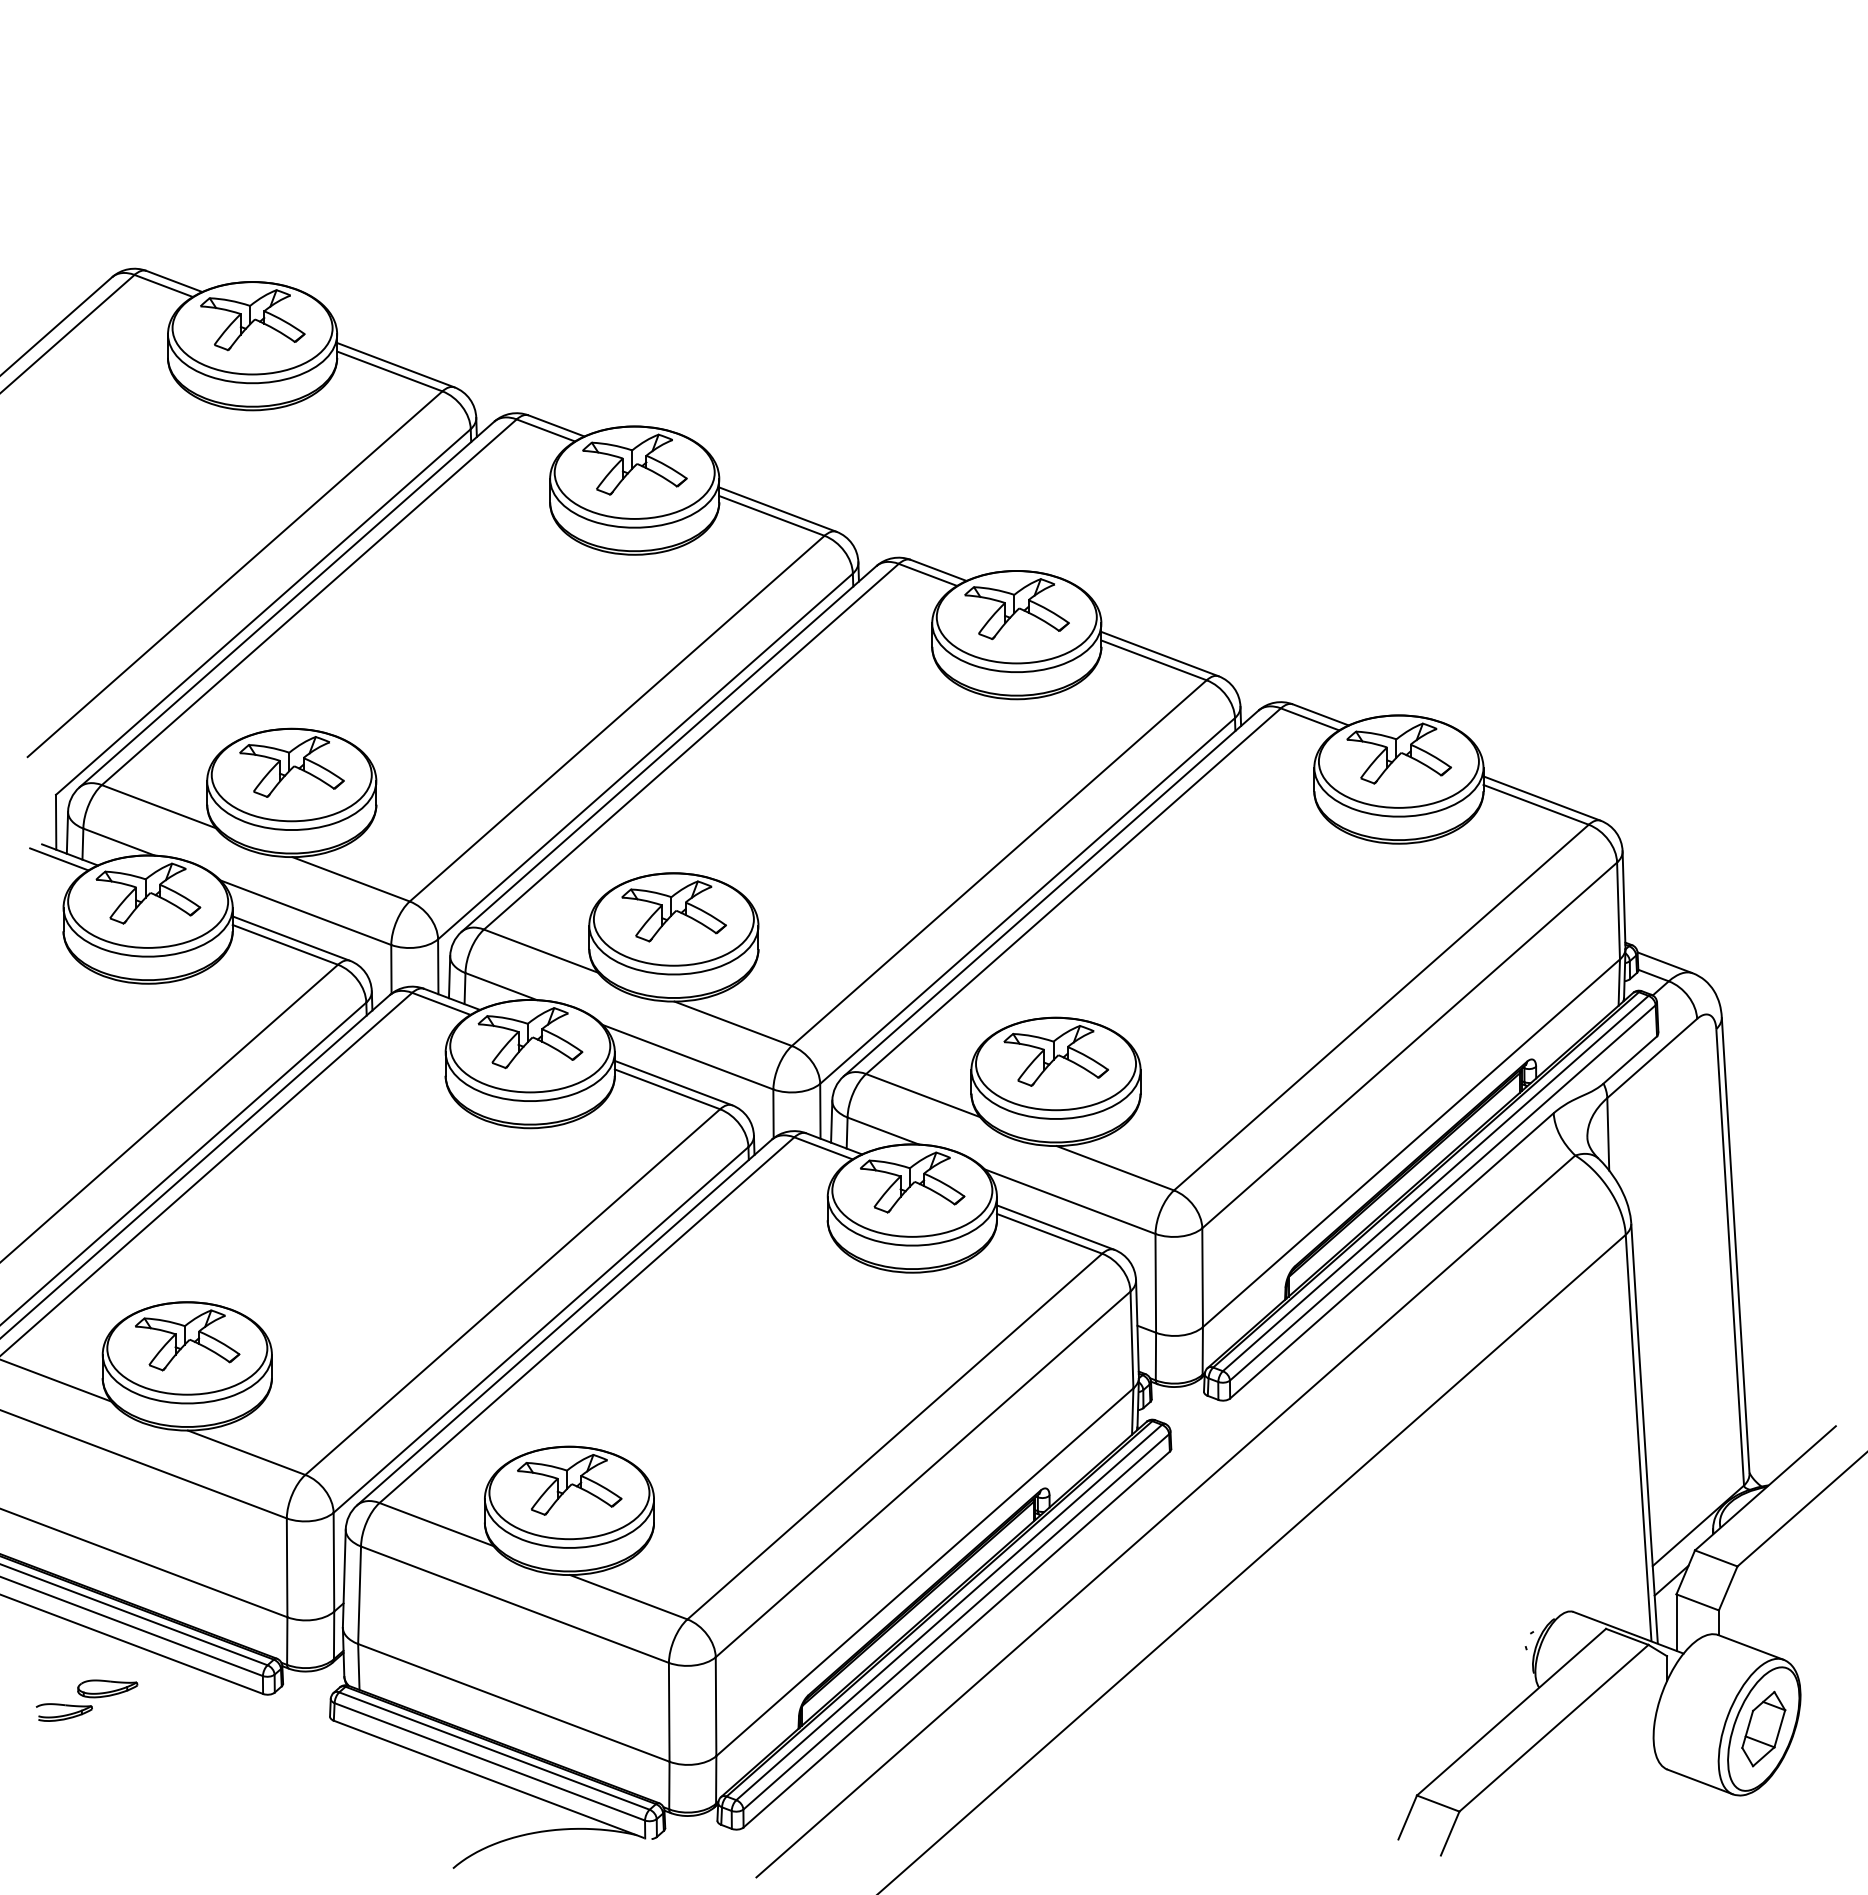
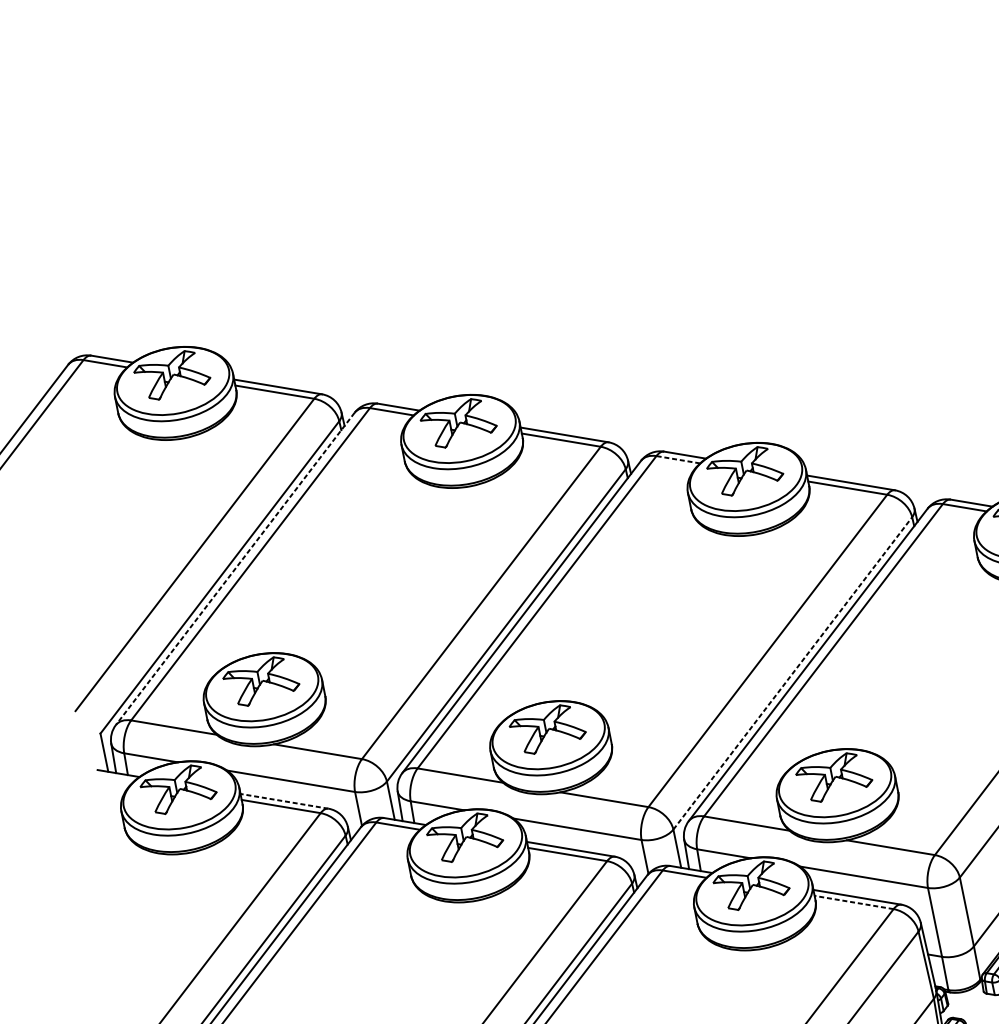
line: (927, 574) -> (677, 459), solid -> dashed
line: (286, 604) -> (234, 568), solid -> dashed
line: (59, 859) -> (111, 778), removed
line: (1027, 900) -> (792, 673), solid -> dashed
line: (291, 938) -> (284, 801), solid -> dashed
line: (1049, 1233) -> (854, 902), solid -> dashed

